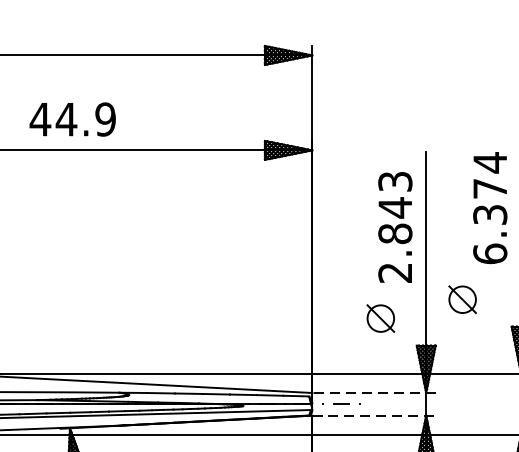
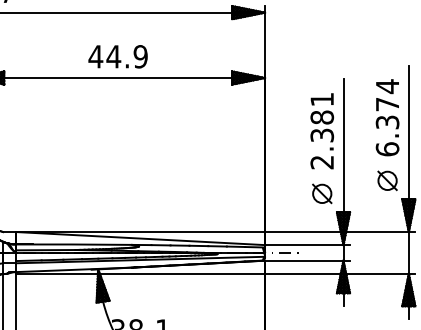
text: (71, 119) -> (117, 56), moved
text: (395, 207) -> (322, 117), 2.843 -> 2.381
part: (462, 299) -> (387, 180), moved
part: (381, 318) -> (322, 193), moved
line: (373, 393) -> (307, 245), dashed -> solid
line: (375, 415) -> (308, 260), dashed -> solid

